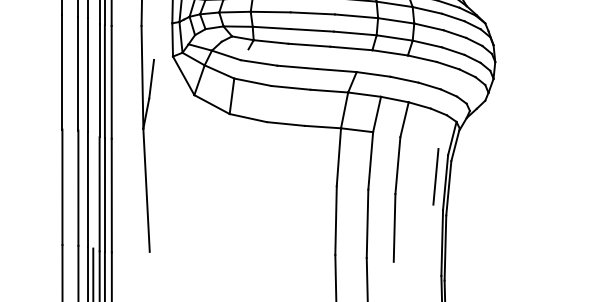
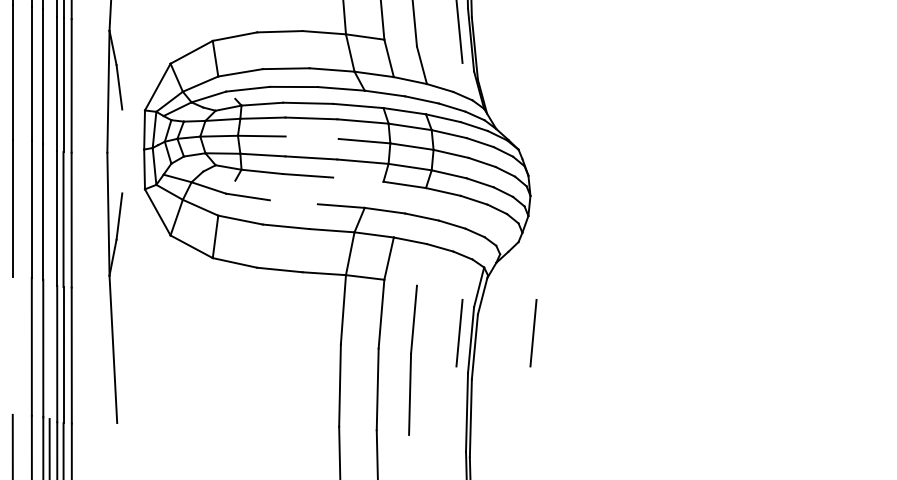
line: (312, 13) -> (311, 137), removed
line: (351, 48) -> (358, 179), removed
line: (297, 67) -> (293, 202), removed
line: (404, 119) -> (421, 264), removed
line: (497, 177) -> (533, 333), added
line: (62, 187) -> (12, 345), removed

